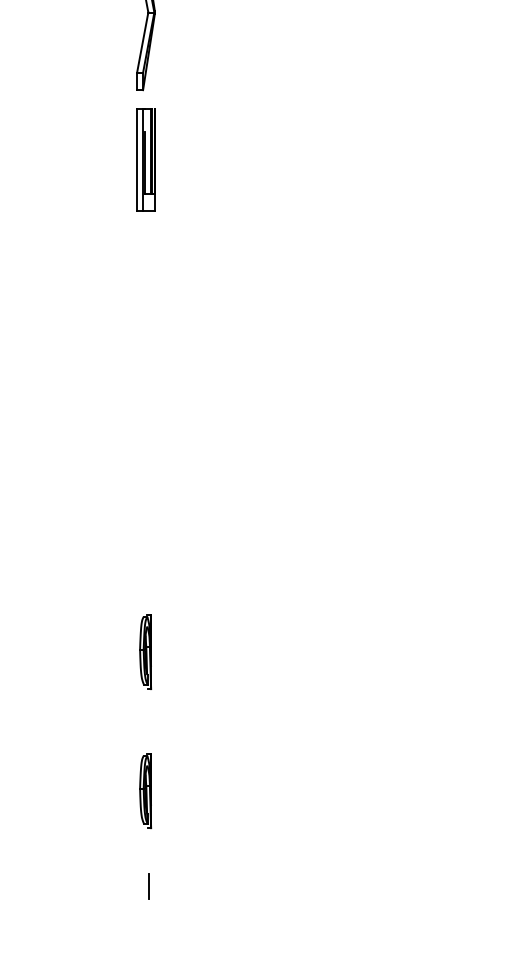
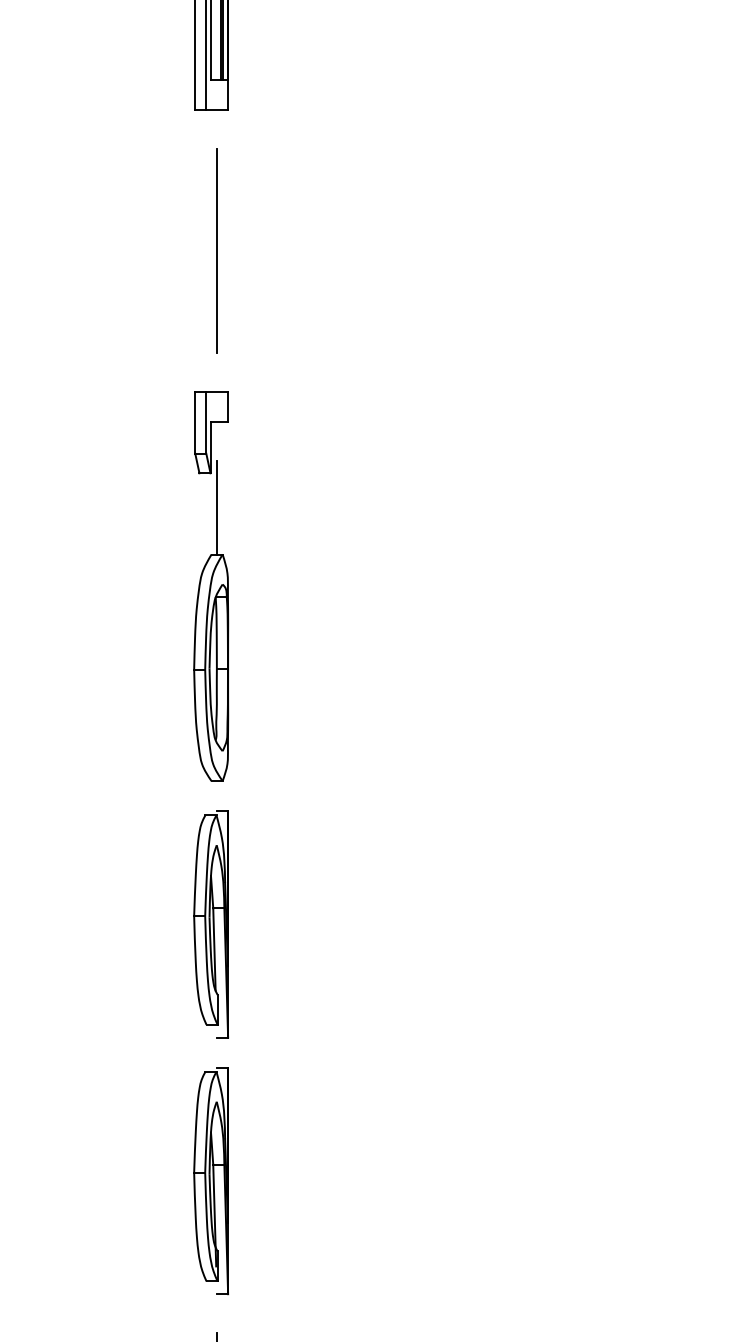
line: (148, 286) -> (216, 249), added
part: (145, 469) -> (210, 587), added
part: (145, 652) -> (210, 924), size x1.67
part: (145, 791) -> (210, 1181), size x1.67

